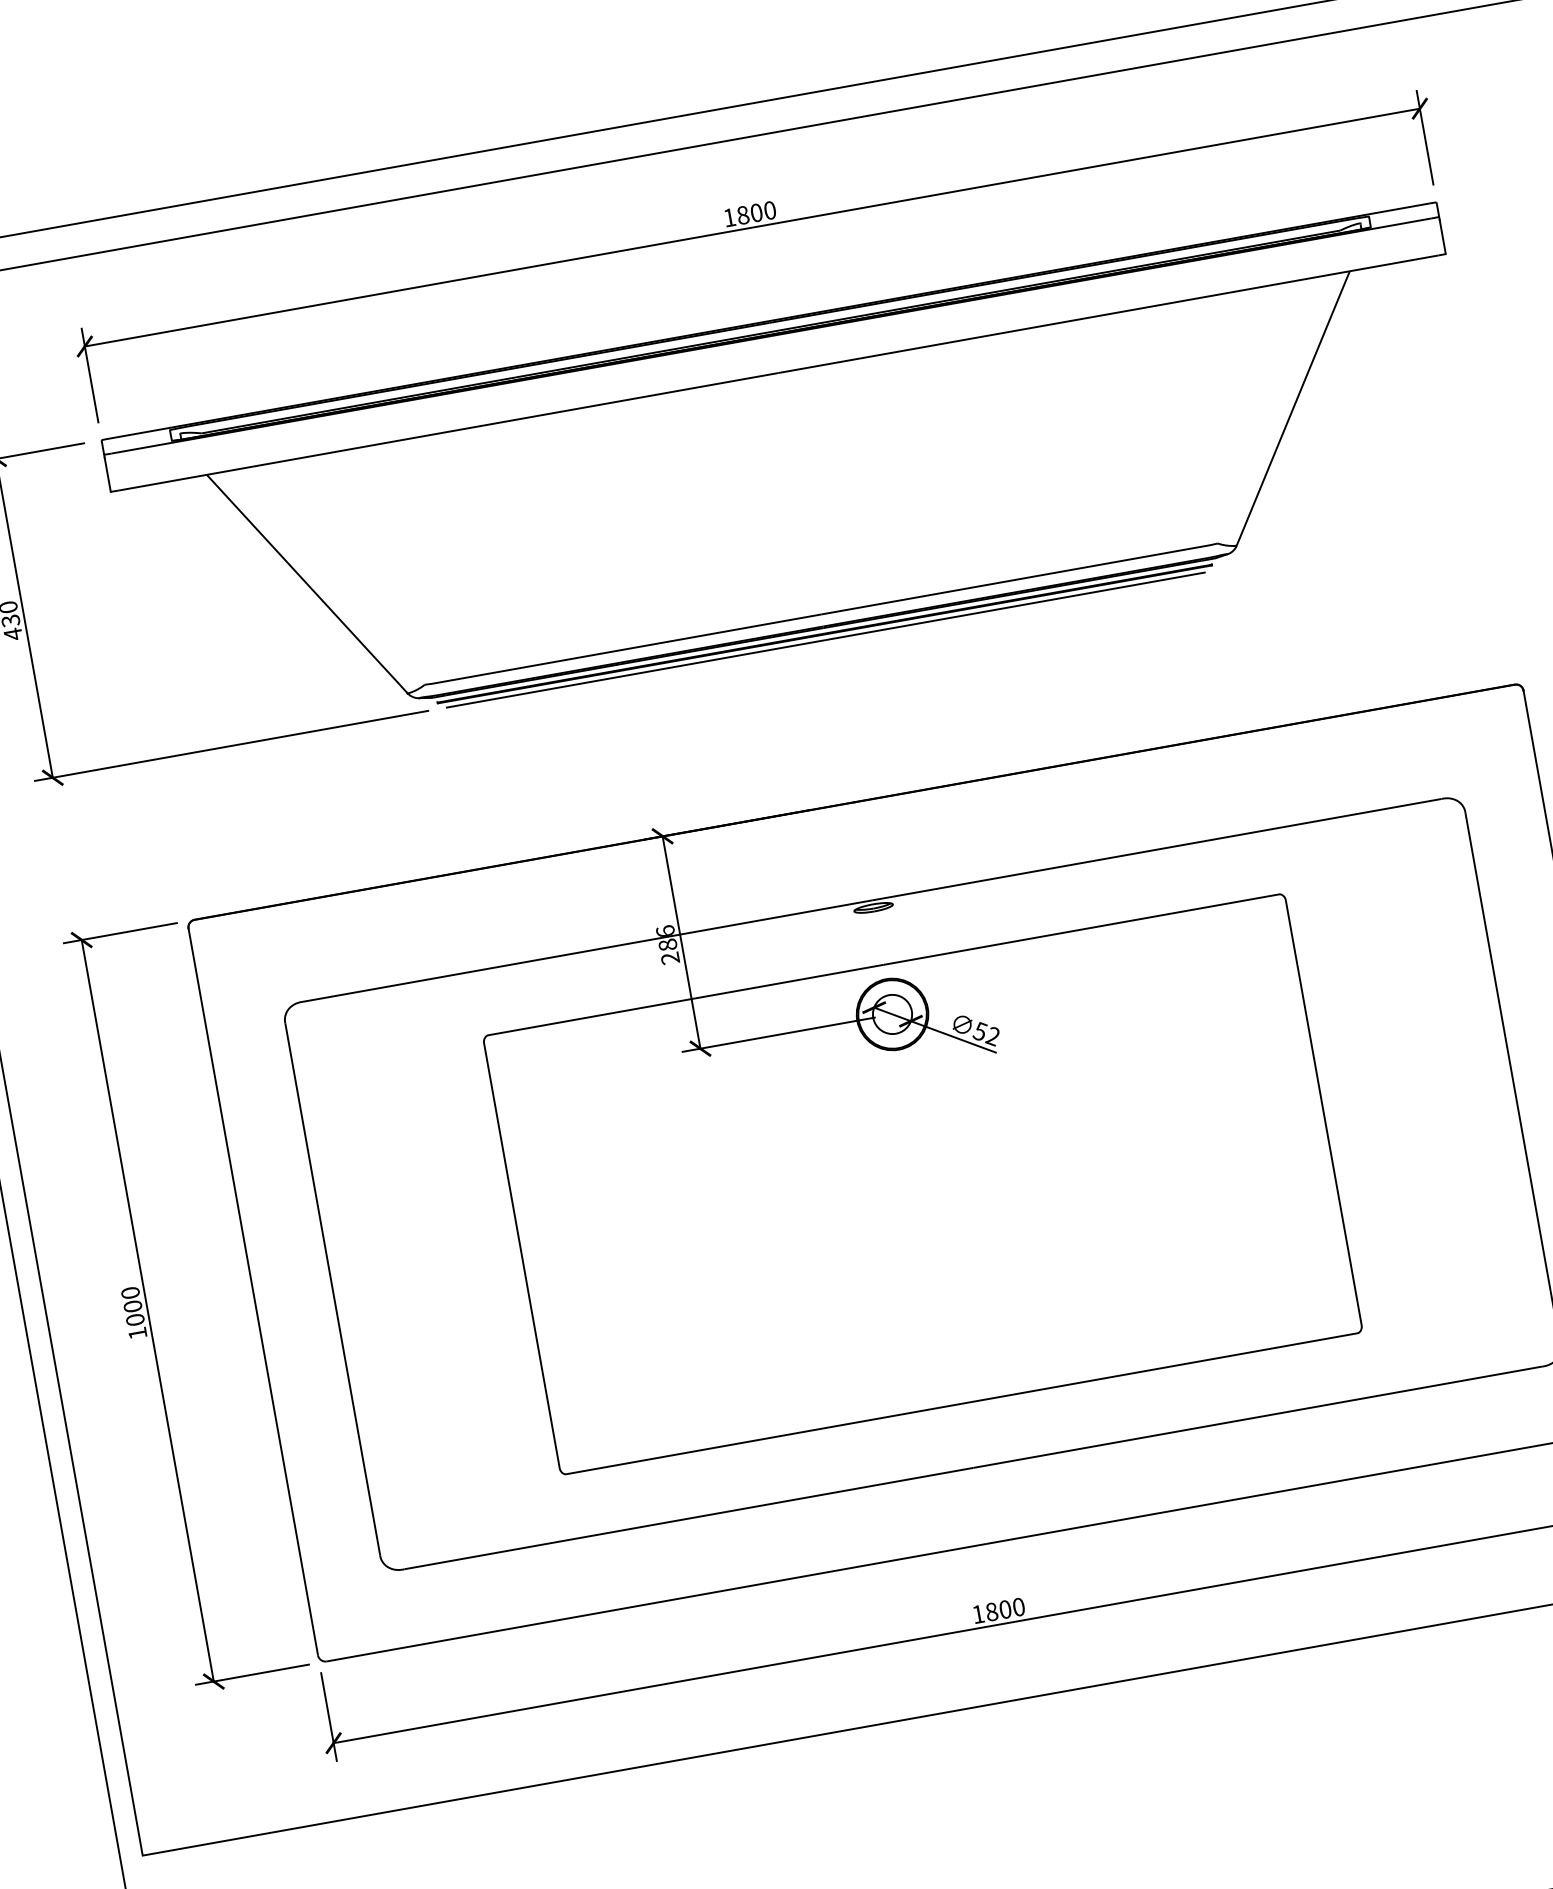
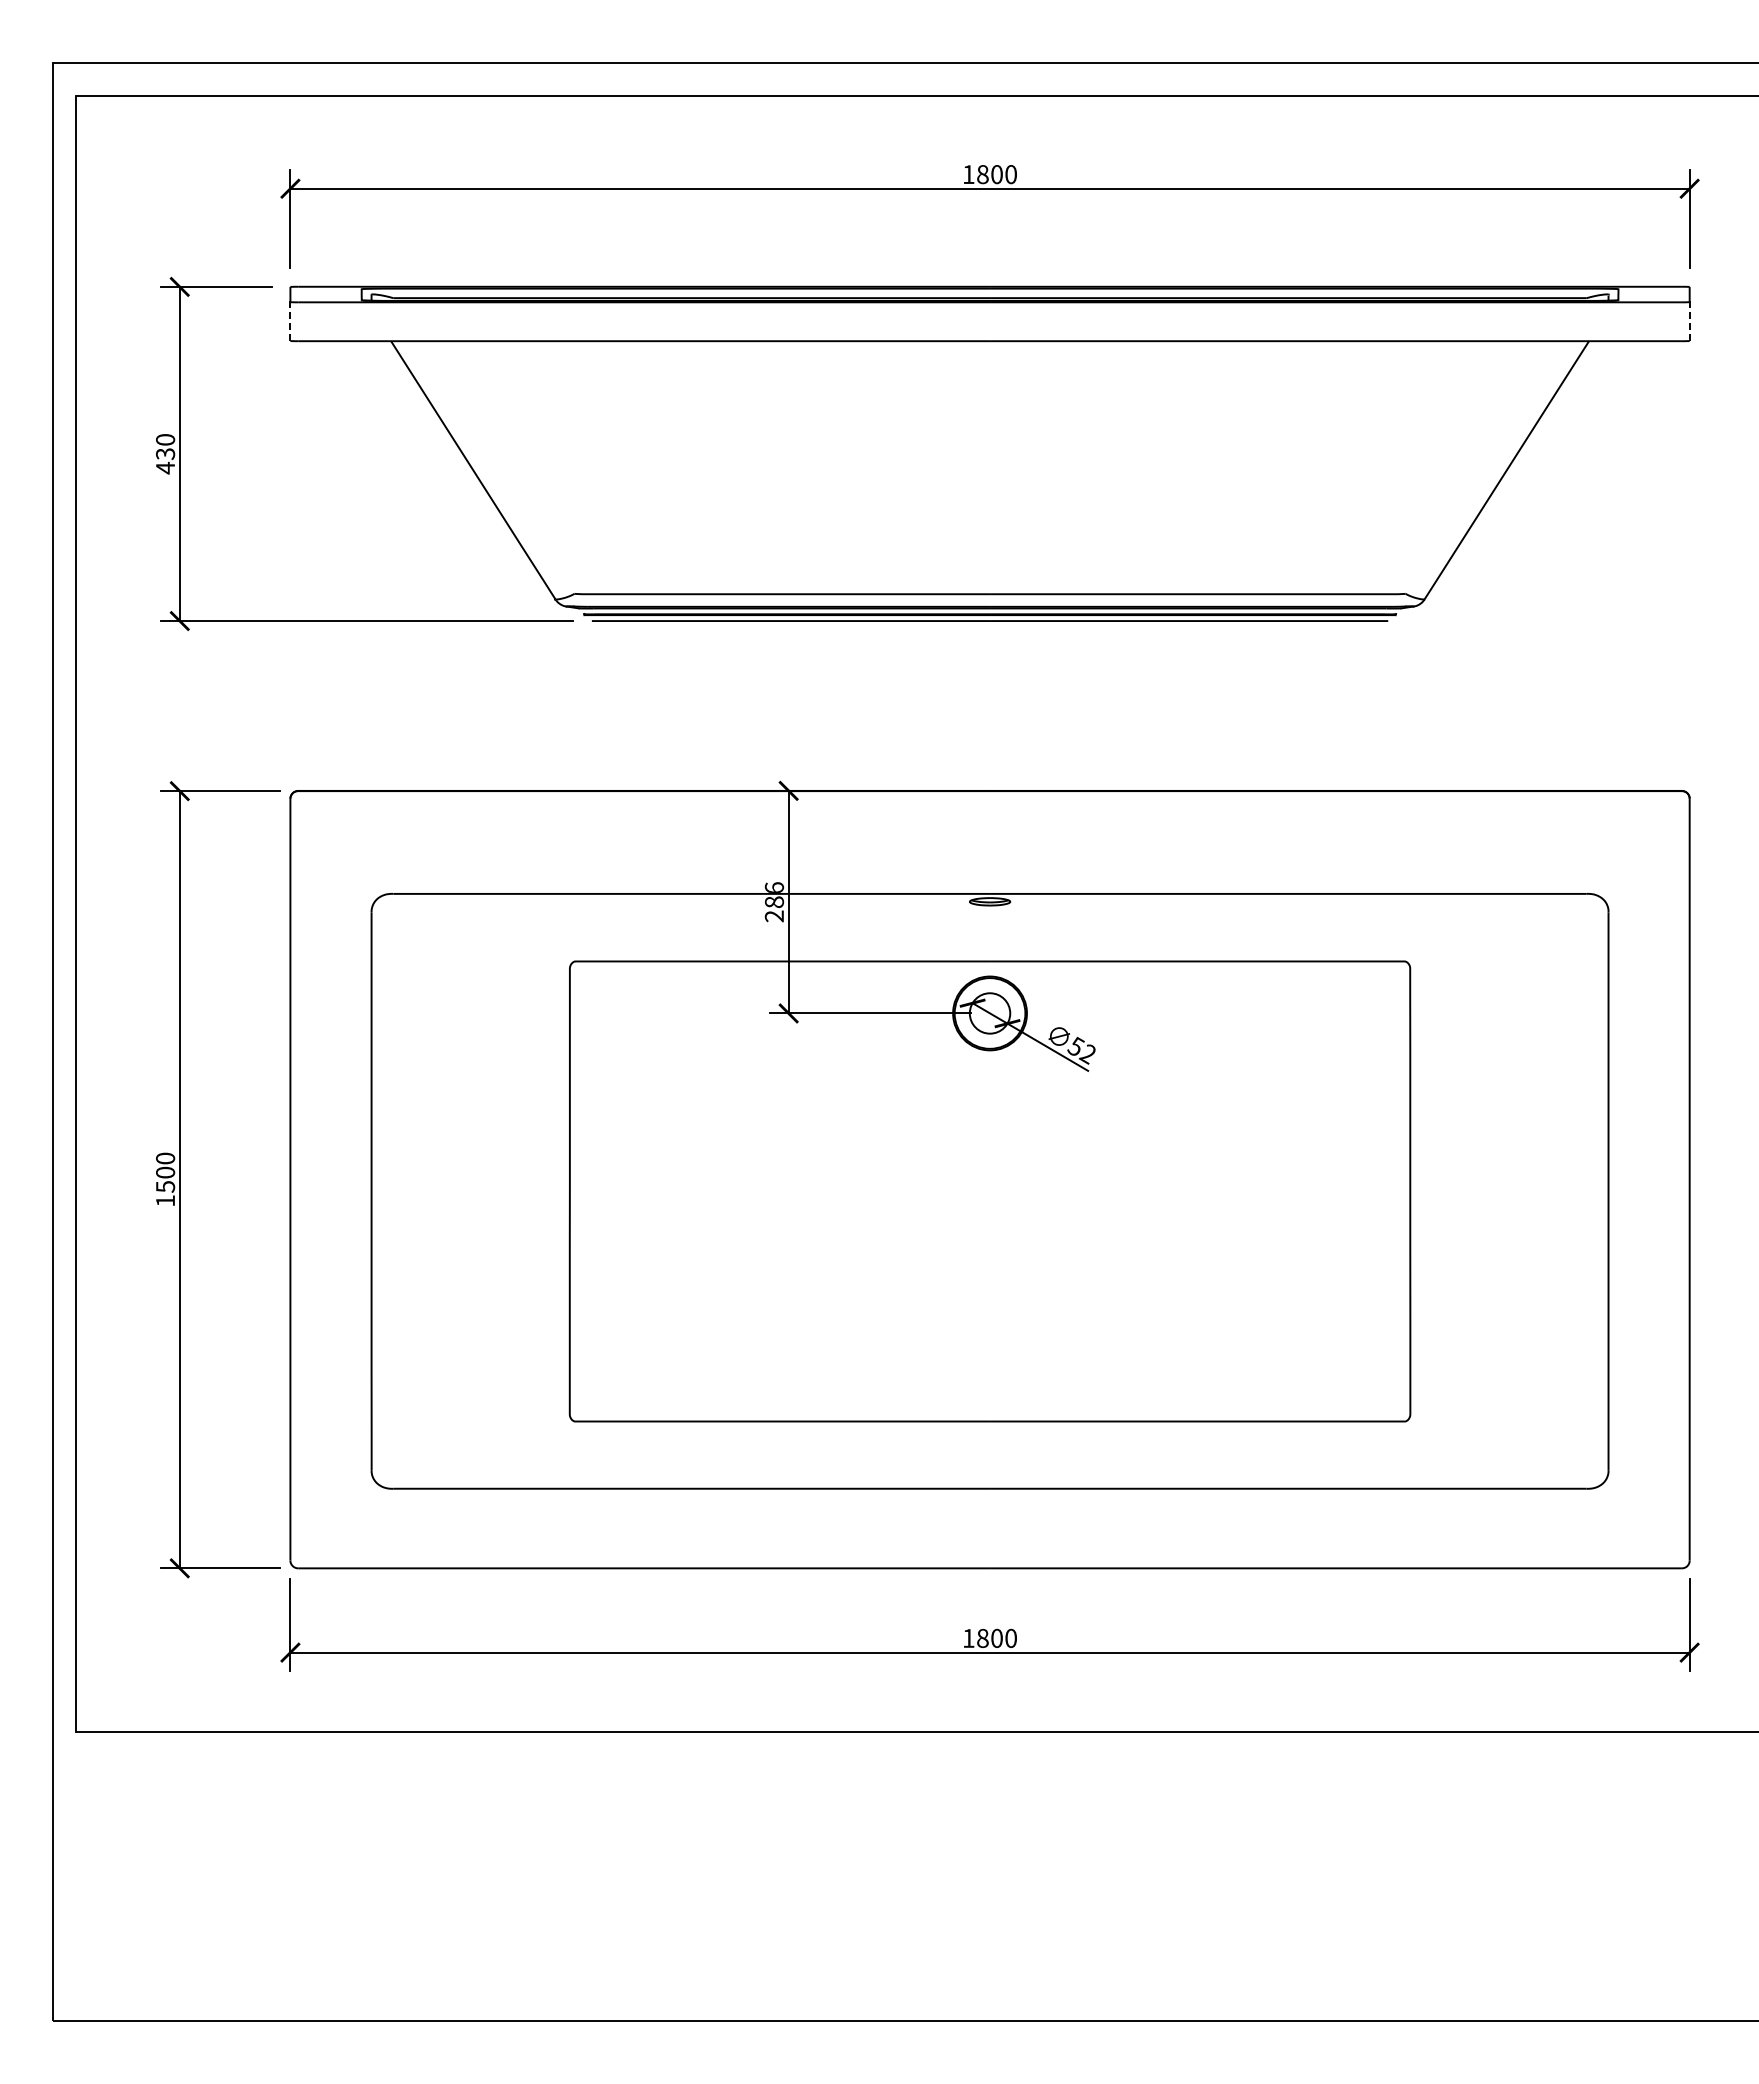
line: (1442, 237) -> (1689, 323), solid -> dashed
line: (107, 475) -> (290, 323), solid -> dashed
text: (135, 1319) -> (165, 1186), 1000 -> 1500

